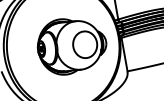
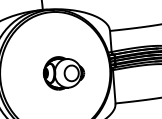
part: (71, 46) -> (63, 73), size x0.6

